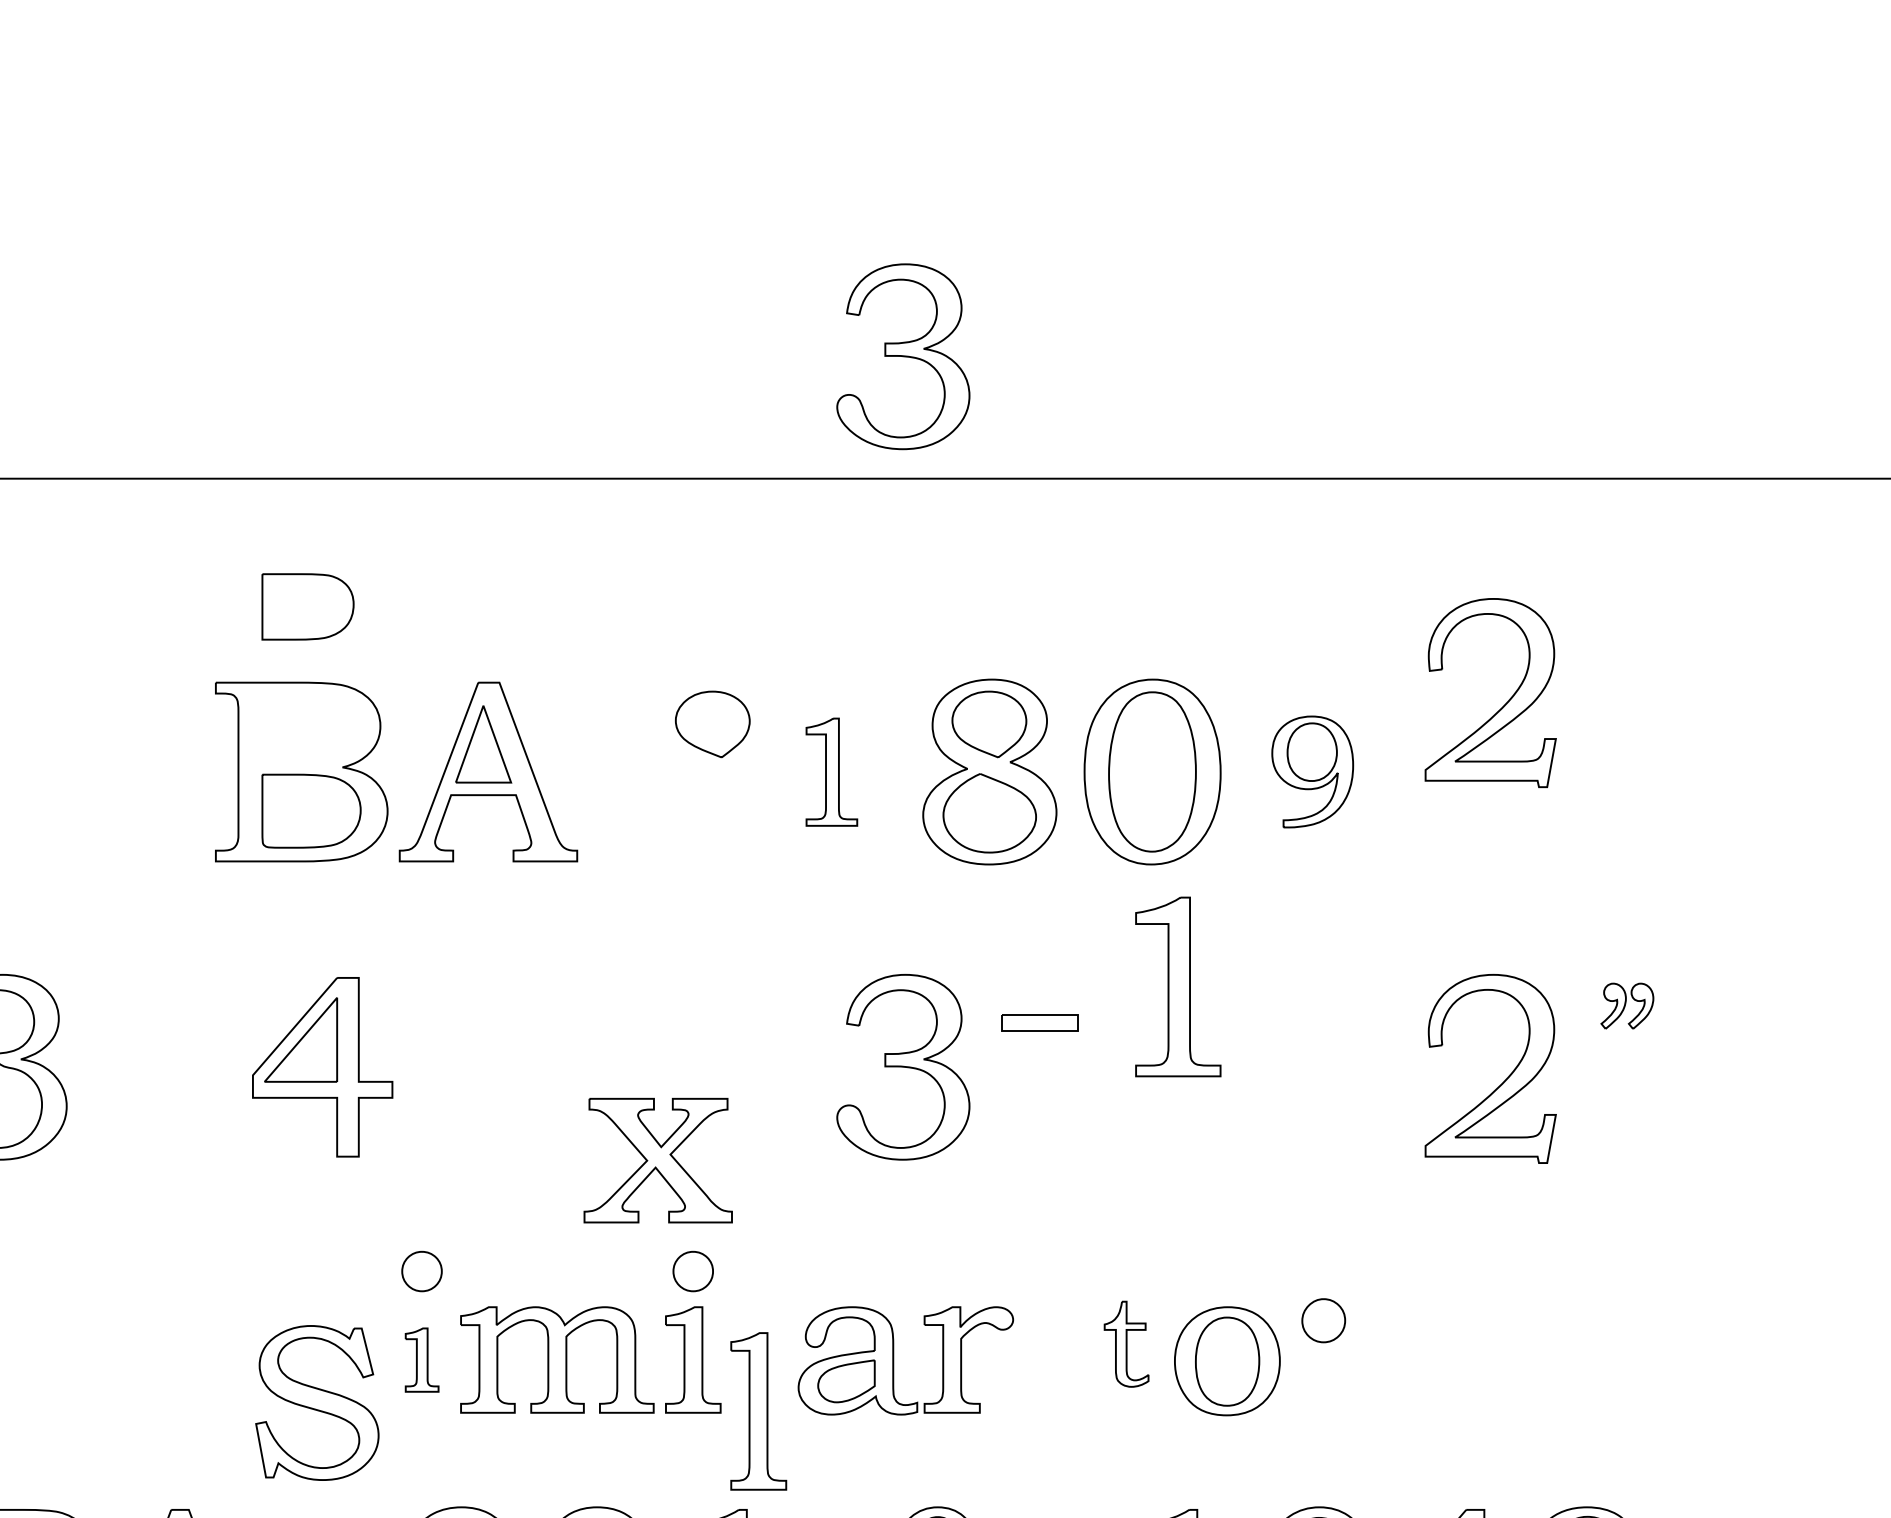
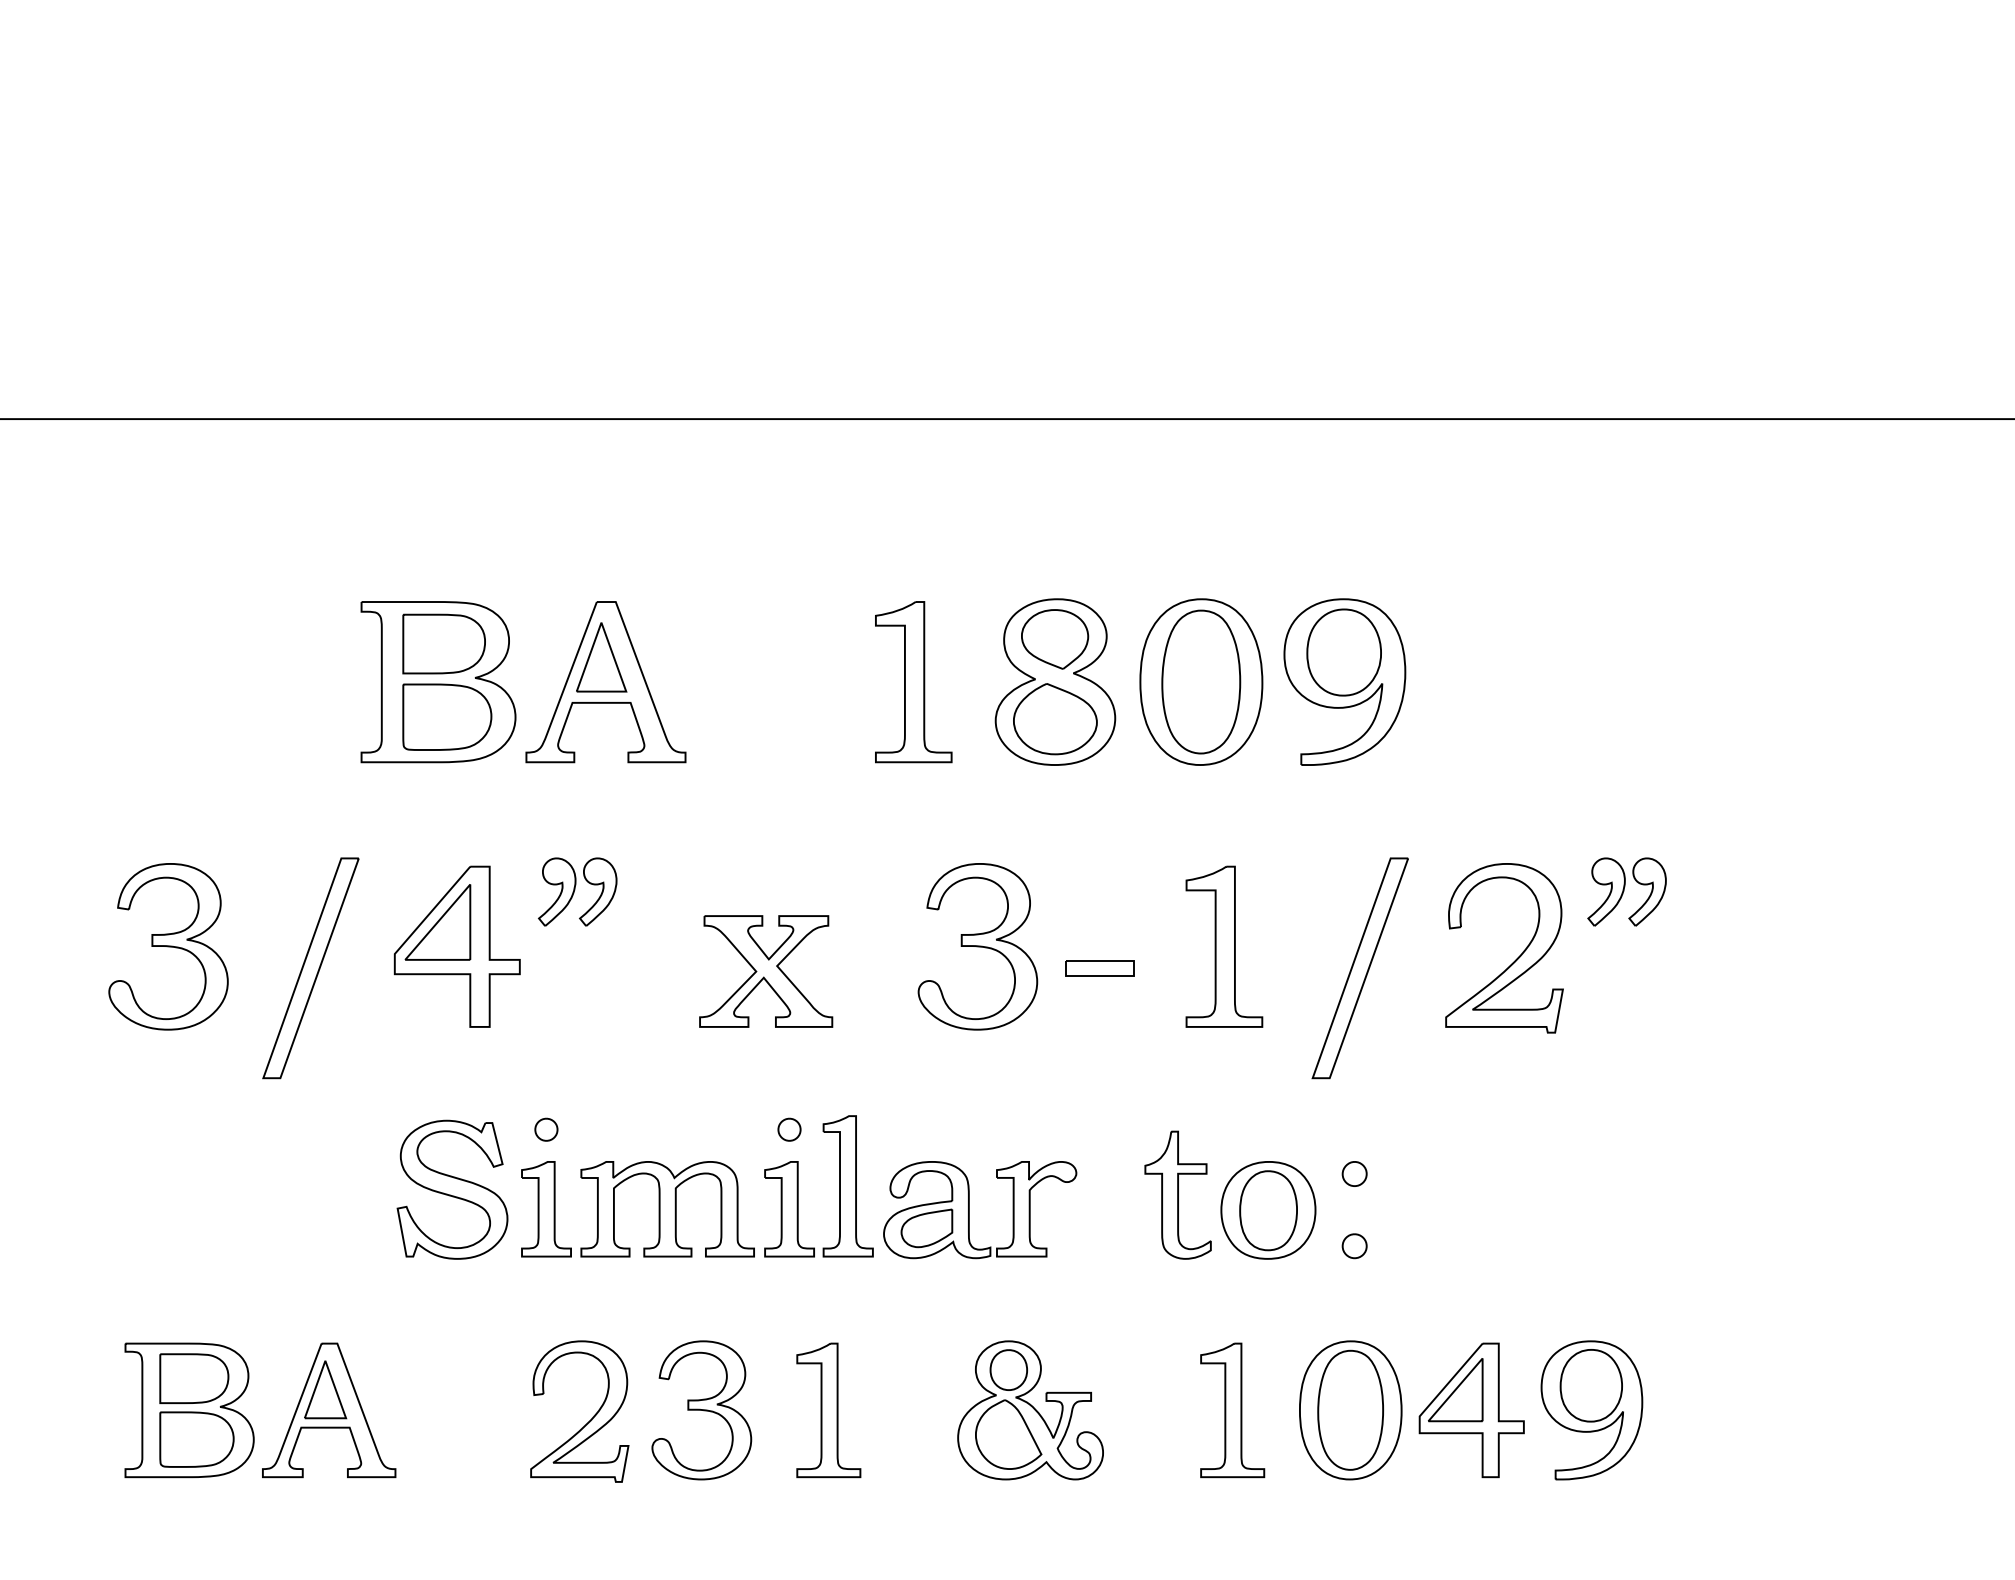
part: (902, 356) -> (977, 309), removed
part: (307, 606) -> (443, 643), moved
part: (1502, 705) -> (1515, 622), removed
part: (713, 724) -> (807, 639), removed
part: (1312, 771) -> (1344, 681), size x1.67
part: (831, 772) -> (913, 682), size x1.67
part: (1178, 986) -> (1224, 946), moved
part: (456, 1005) -> (577, 891), added
part: (1626, 1005) -> (1626, 891), size x1.67
part: (1038, 1023) -> (1099, 968), moved
part: (158, 1091) -> (310, 968), added
part: (1328, 1091) -> (1359, 968), added
part: (658, 1160) -> (766, 971), moved
part: (422, 1271) -> (546, 1129), size x0.62
part: (693, 1271) -> (789, 1129), size x0.62
part: (1323, 1320) -> (1354, 1173), size x0.62
part: (1125, 1343) -> (1177, 1194), size x1.67
part: (422, 1360) -> (546, 1209), size x1.67
part: (1323, 1401) -> (1354, 1246), added
part: (317, 1402) -> (452, 1189), moved
part: (757, 1411) -> (847, 1186), moved

